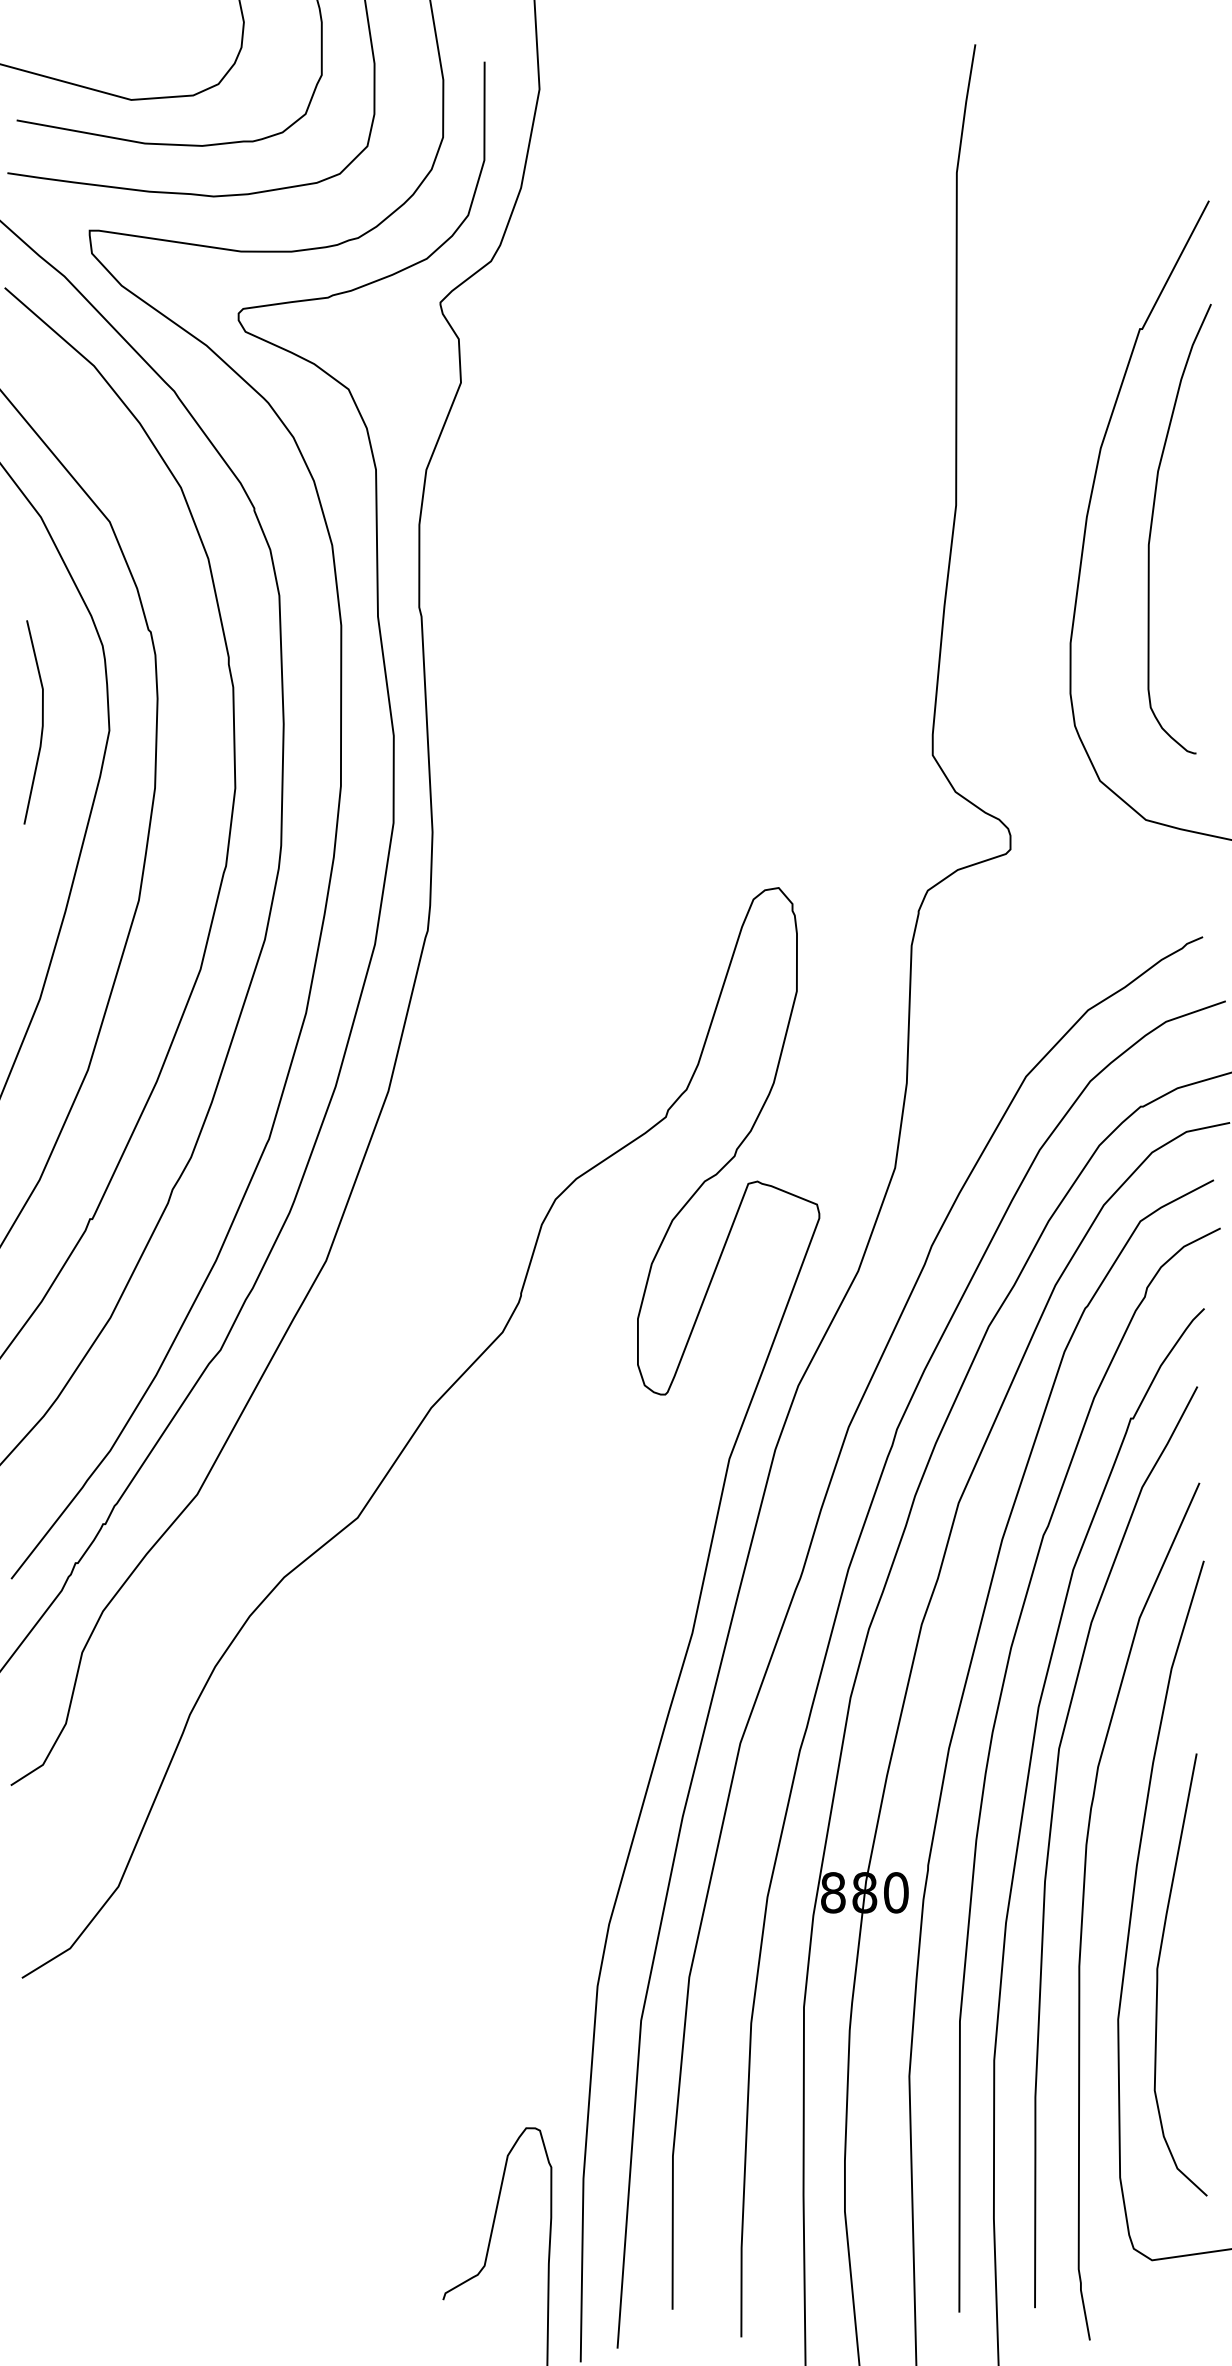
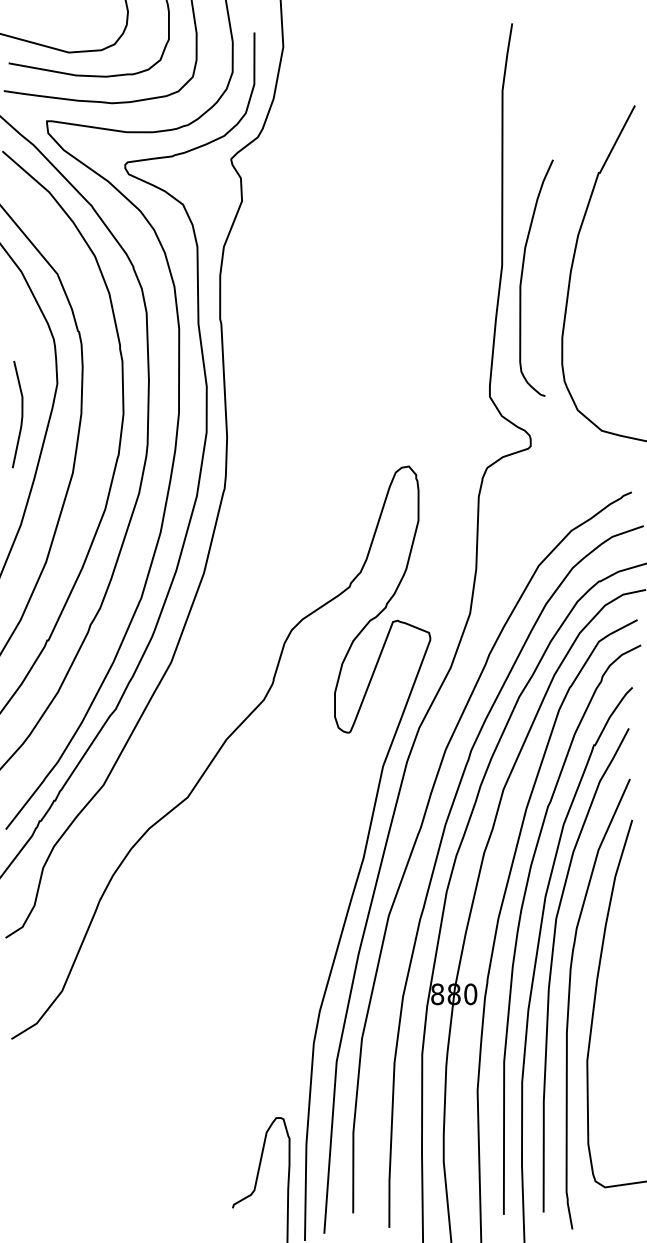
curve: (1152, 528) -> (522, 277), moved
line: (41, 722) -> (21, 414), moved
curve: (1158, 1974) -> (608, 1037), removed

